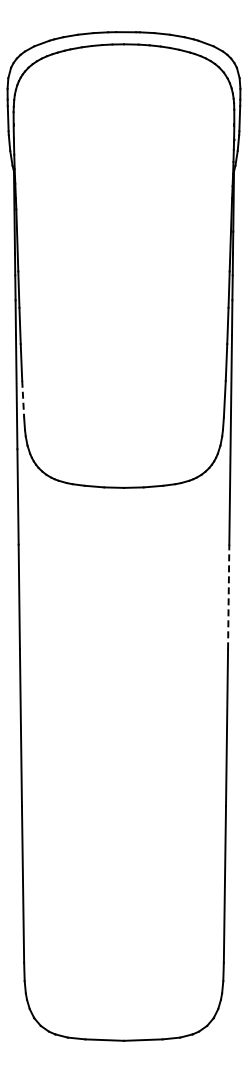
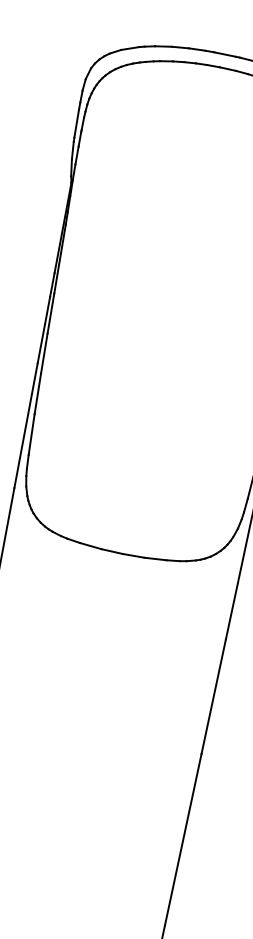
line: (23, 399) -> (31, 434), dashed -> solid
line: (228, 596) -> (213, 696), dashed -> solid

